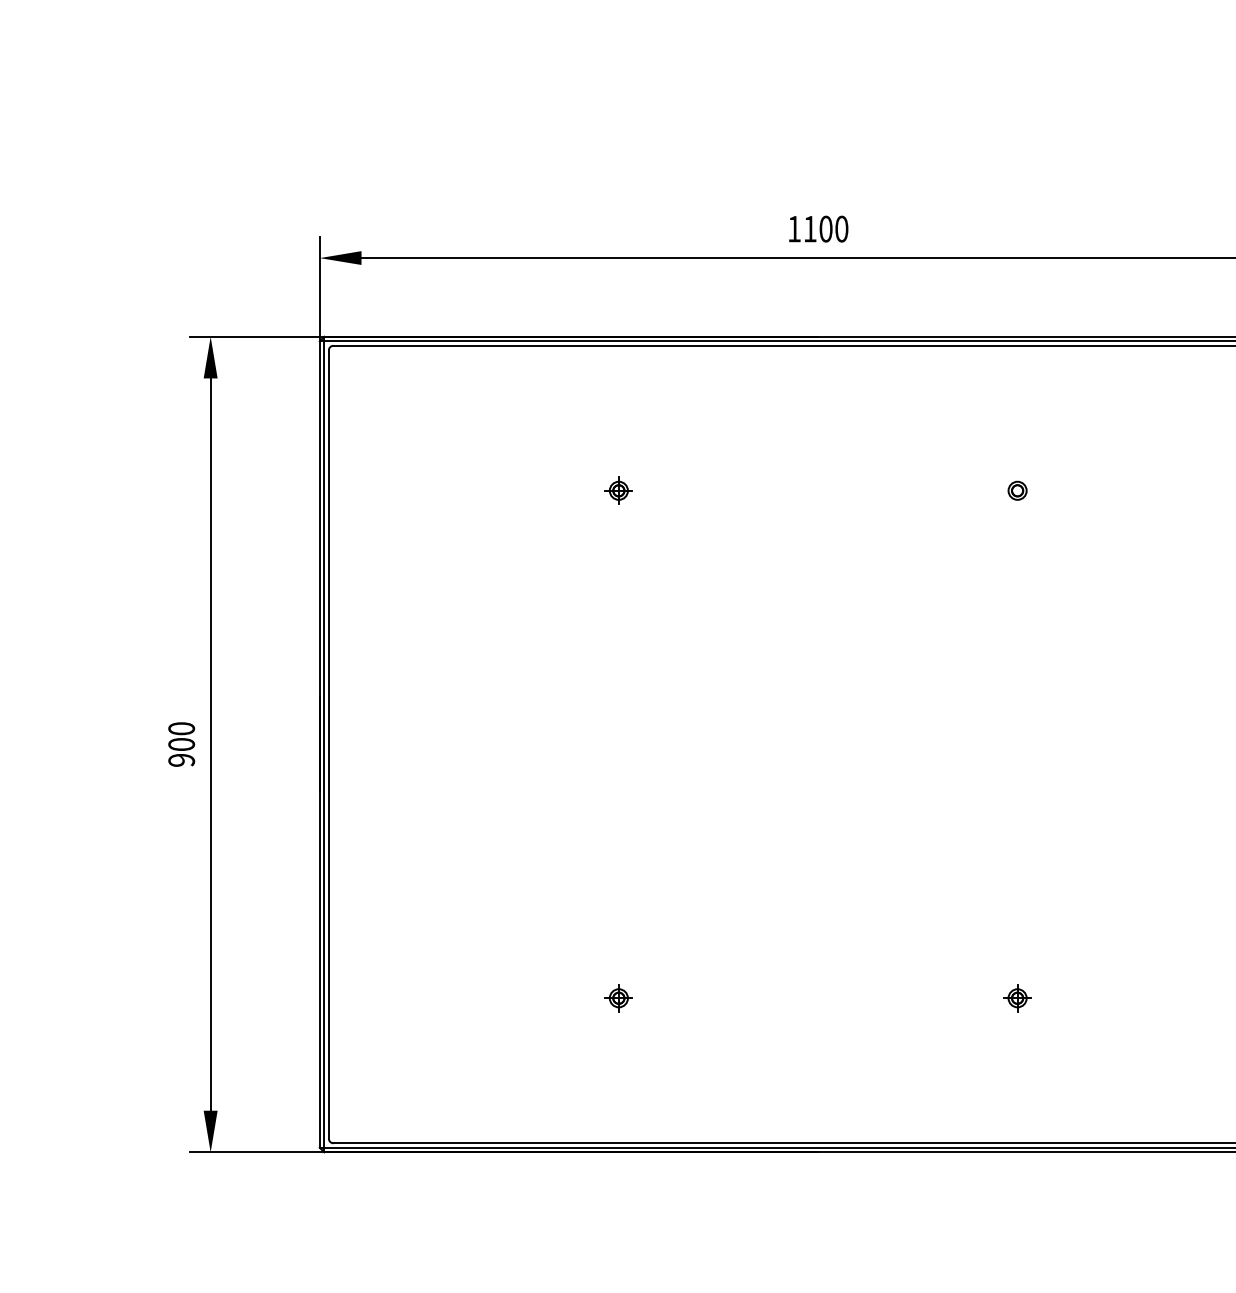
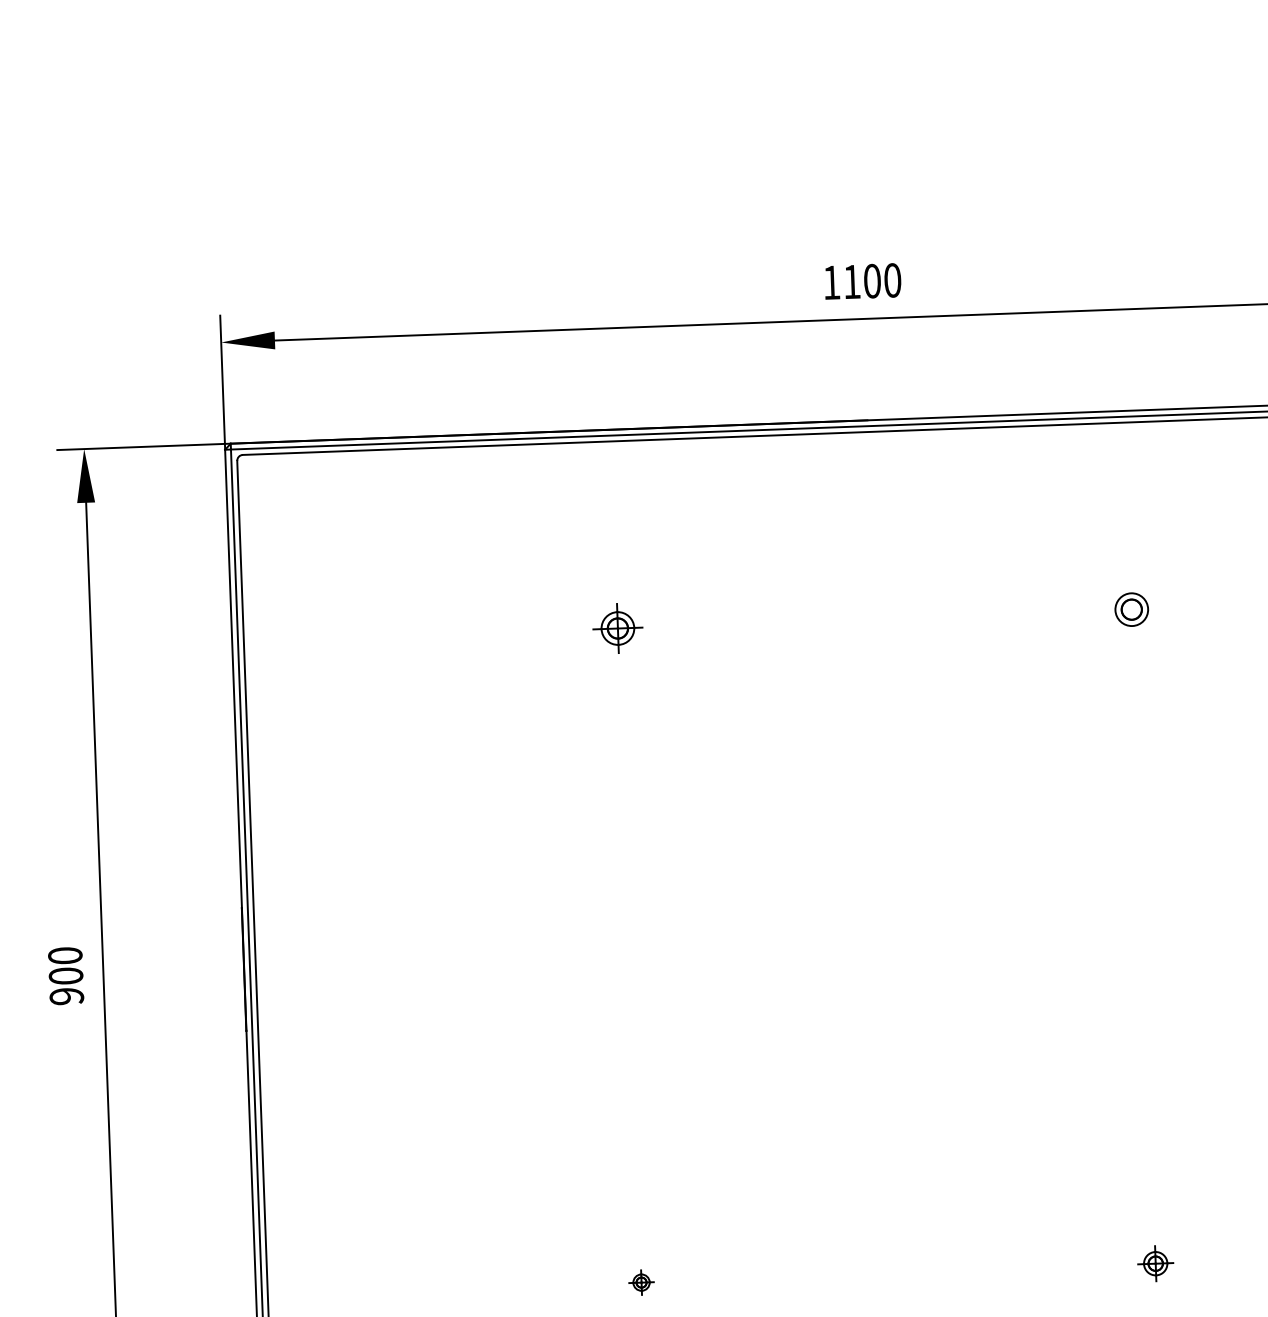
part: (618, 490) -> (617, 627), size x1.4
part: (1017, 490) -> (1131, 609), size x1.4
part: (618, 998) -> (641, 1282), size x0.7

